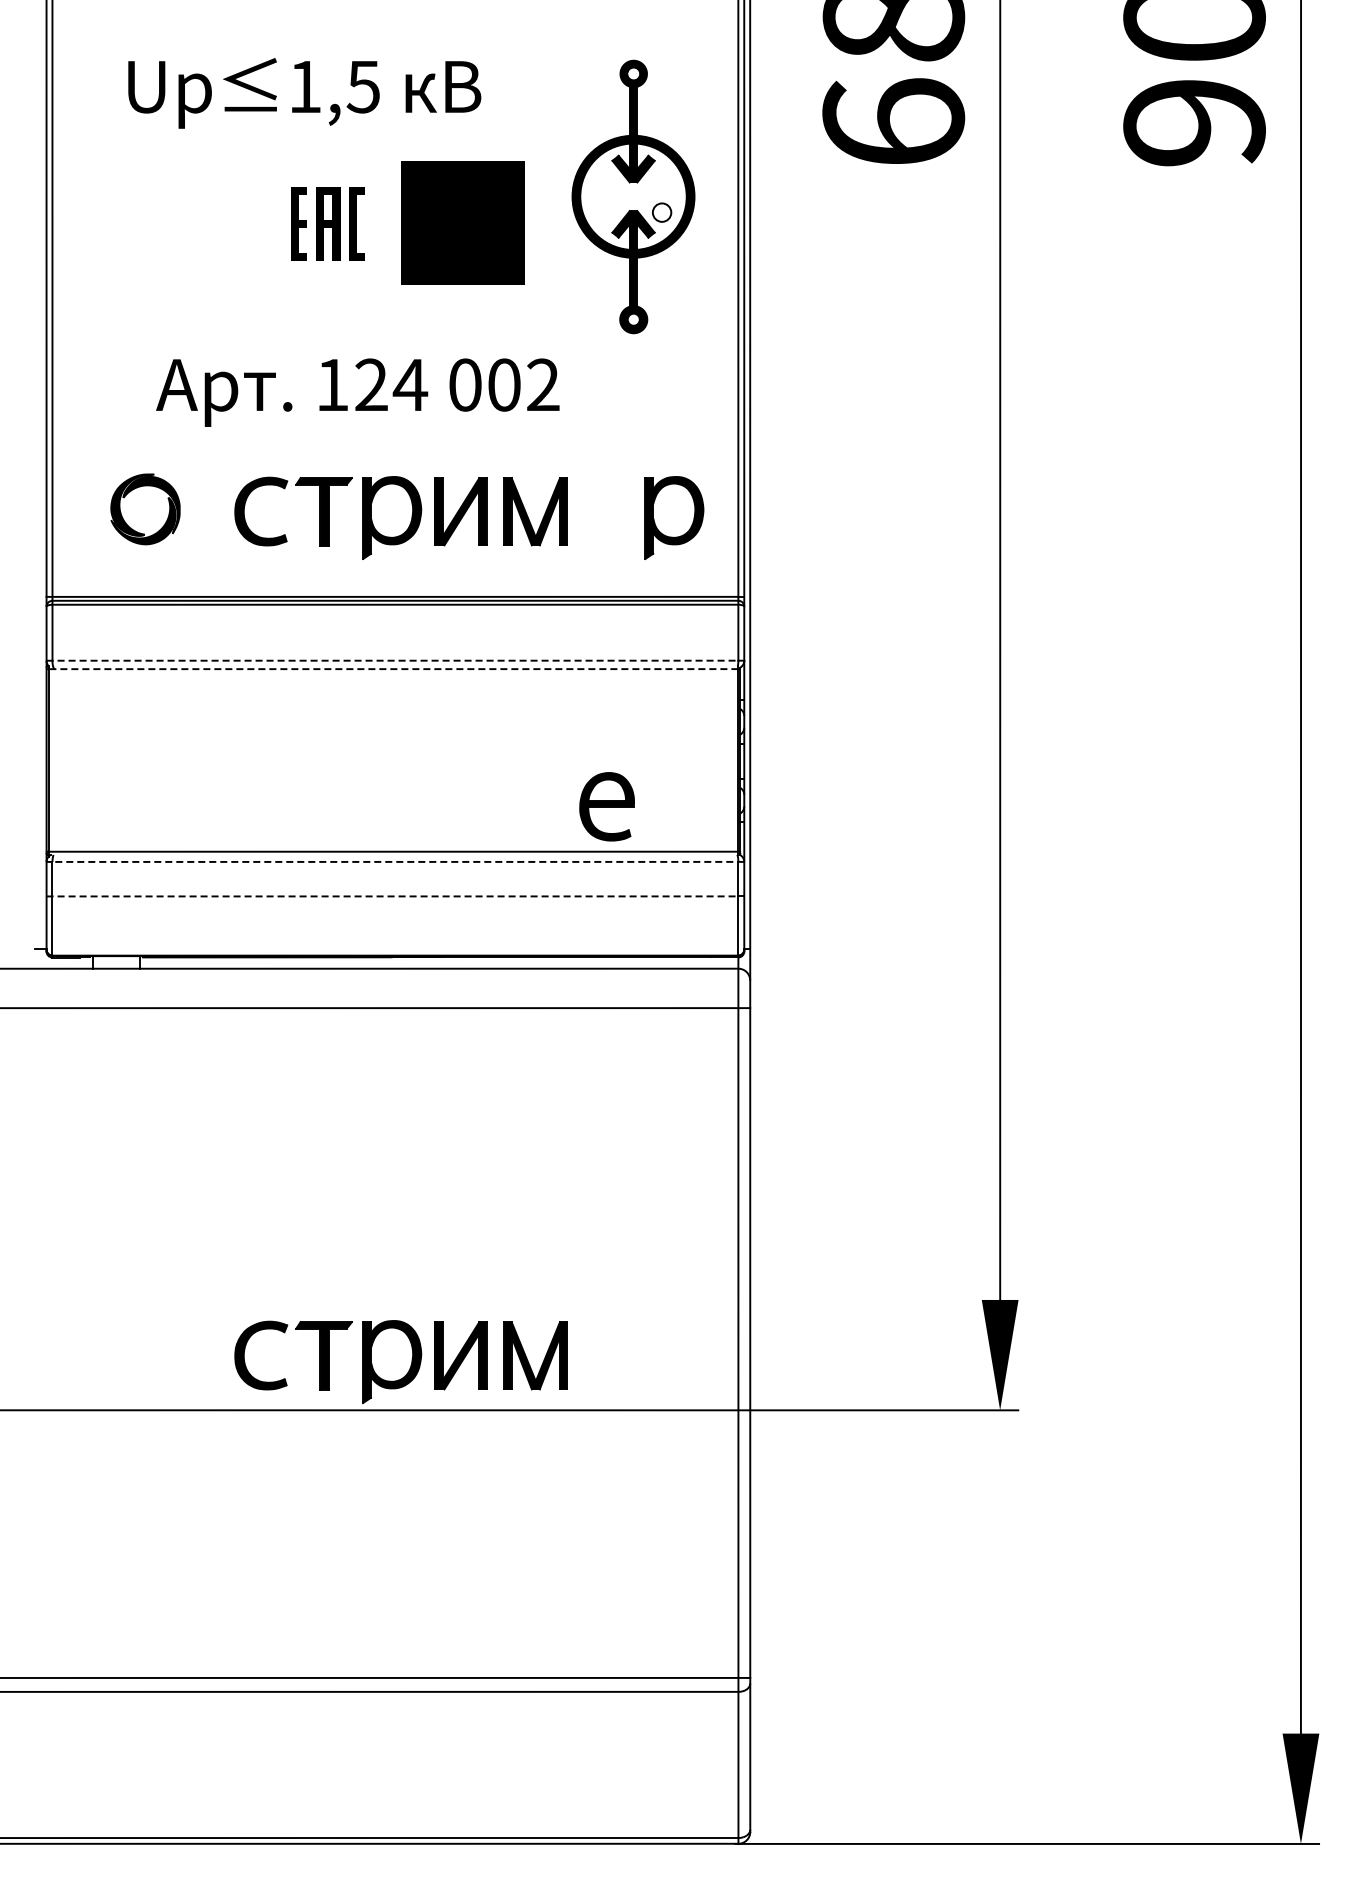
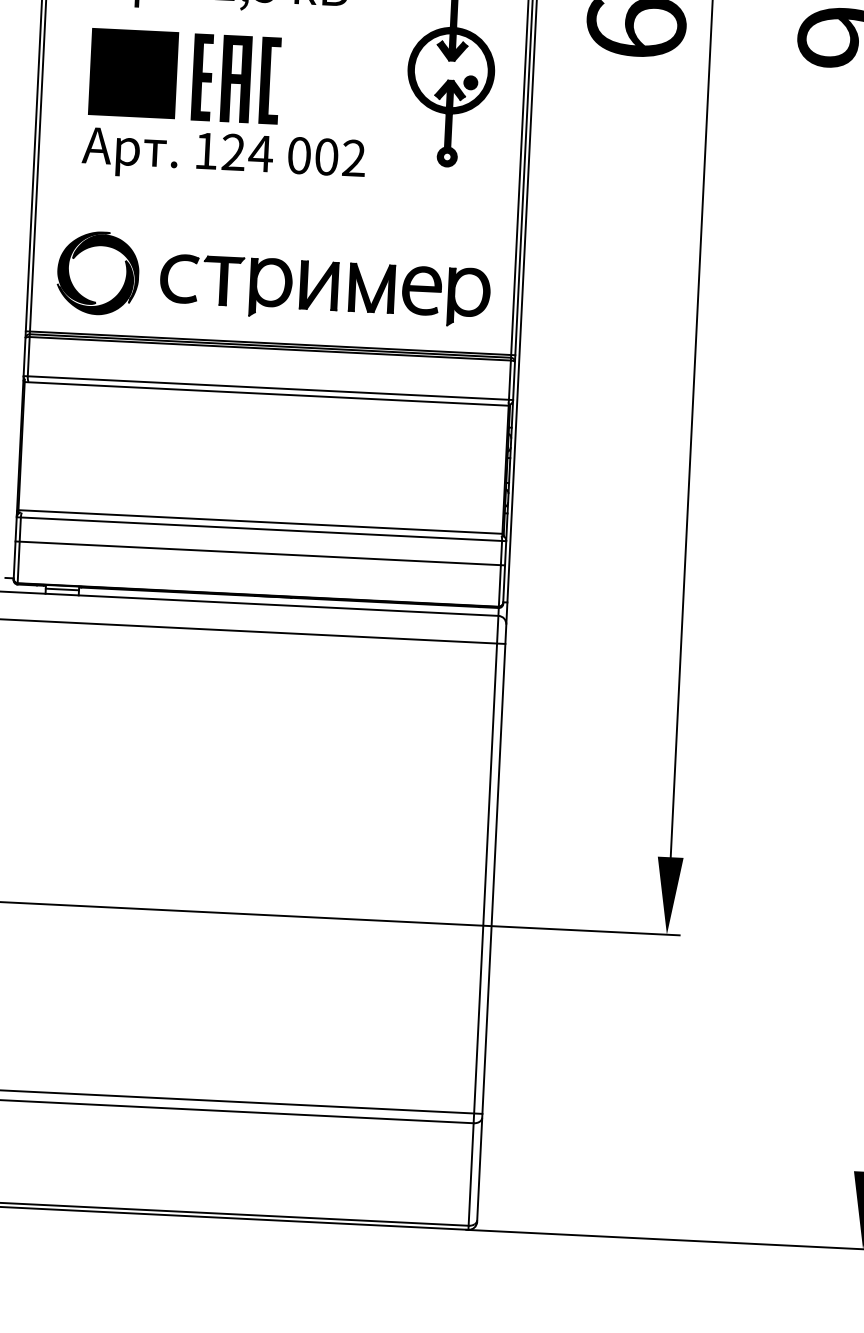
fill: (661, 212) -> (470, 82), added
text: (462, 222) -> (133, 73), moved
part: (327, 223) -> (235, 78), size x1.67
text: (357, 392) -> (223, 157), moved
part: (145, 509) -> (98, 273), size x1.67
line: (392, 660) -> (266, 387), dashed -> solid
line: (393, 669) -> (266, 394), dashed -> solid
part: (606, 806) -> (421, 290), moved
line: (395, 861) -> (261, 528), dashed -> solid
line: (392, 896) -> (258, 553), dashed -> solid
line: (116, 961) -> (62, 589), added
part: (400, 1361) -> (247, 879), removed

